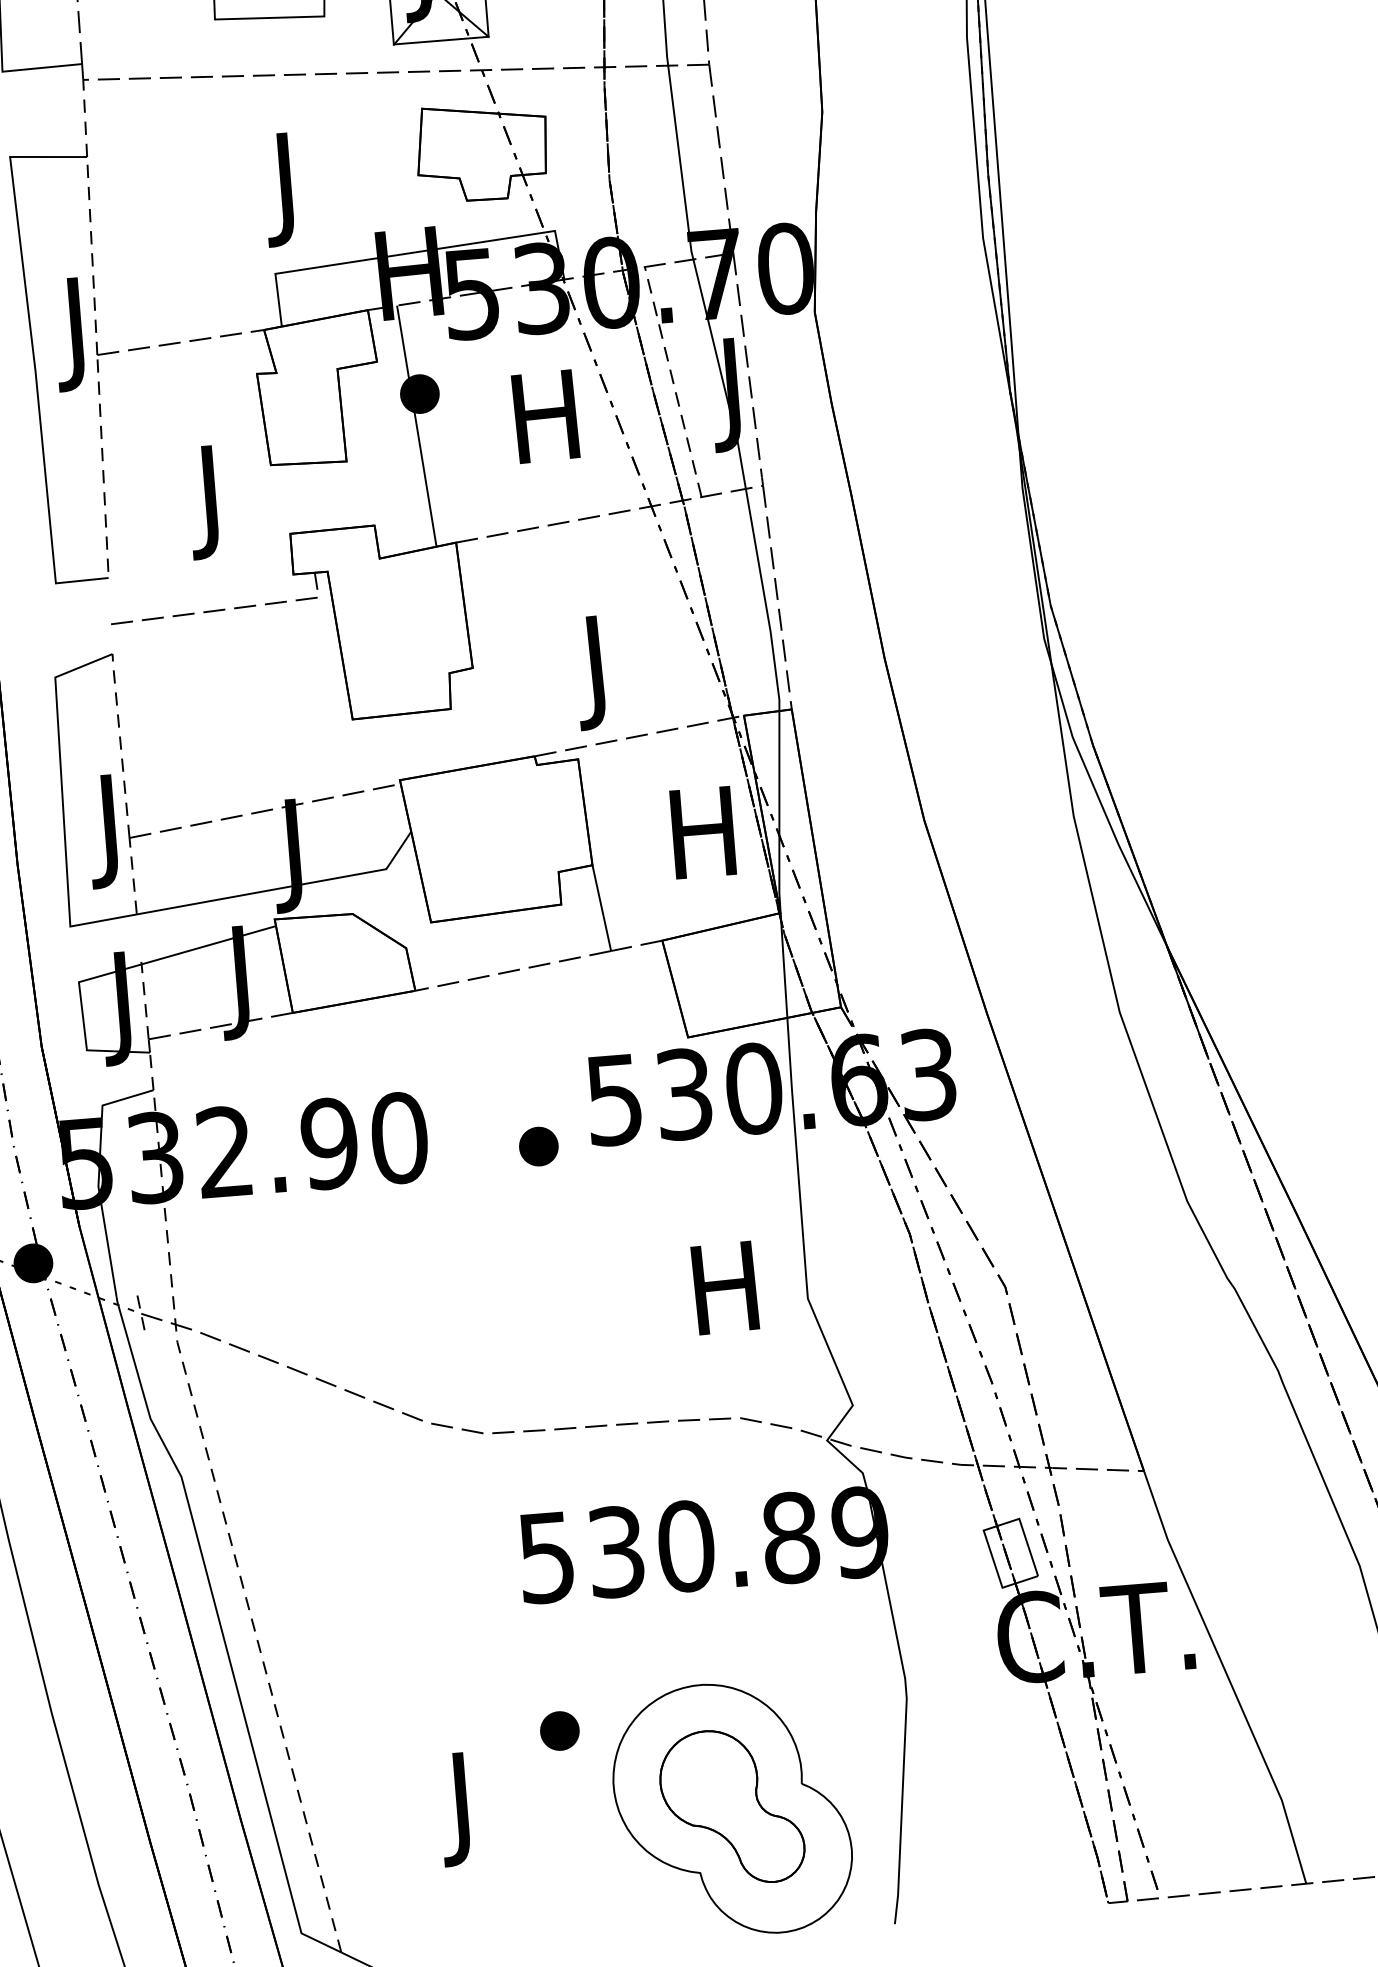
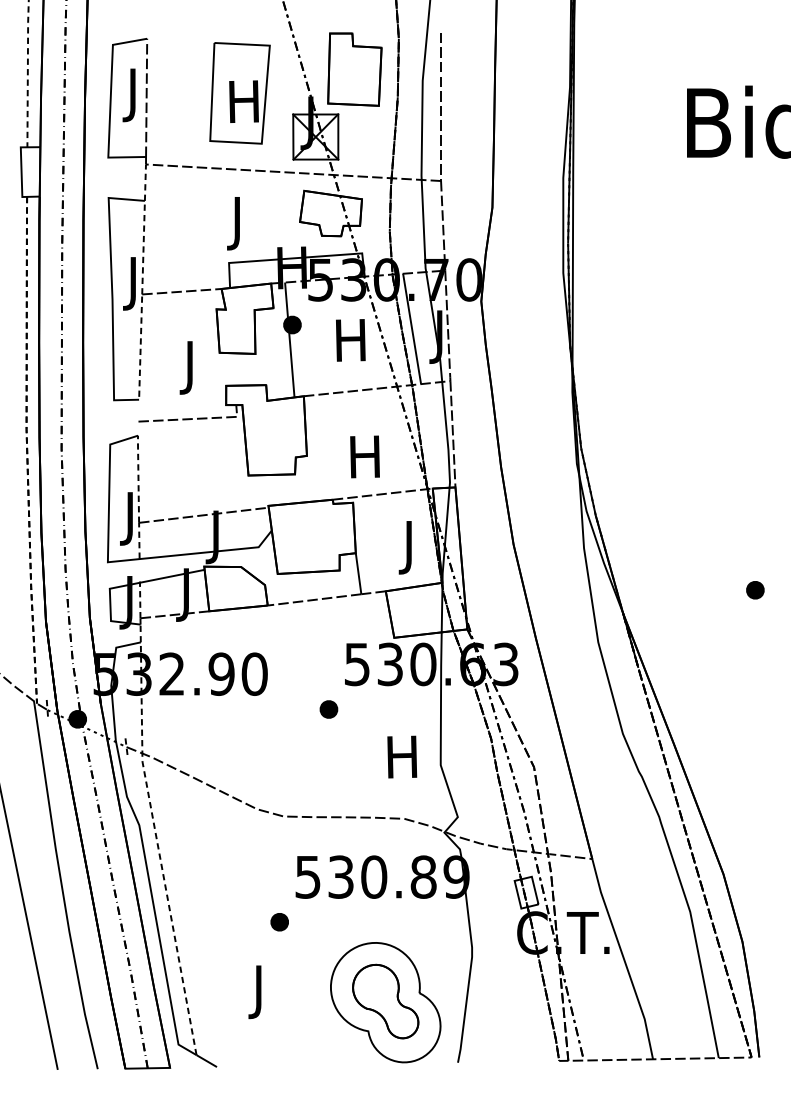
line: (671, 381) -> (411, 328), dashed -> solid
text: (595, 672) -> (364, 462), J -> H
text: (704, 844) -> (409, 547), H -> J
part: (537, 1146) -> (328, 709), moved
part: (559, 1731) -> (279, 922), moved

